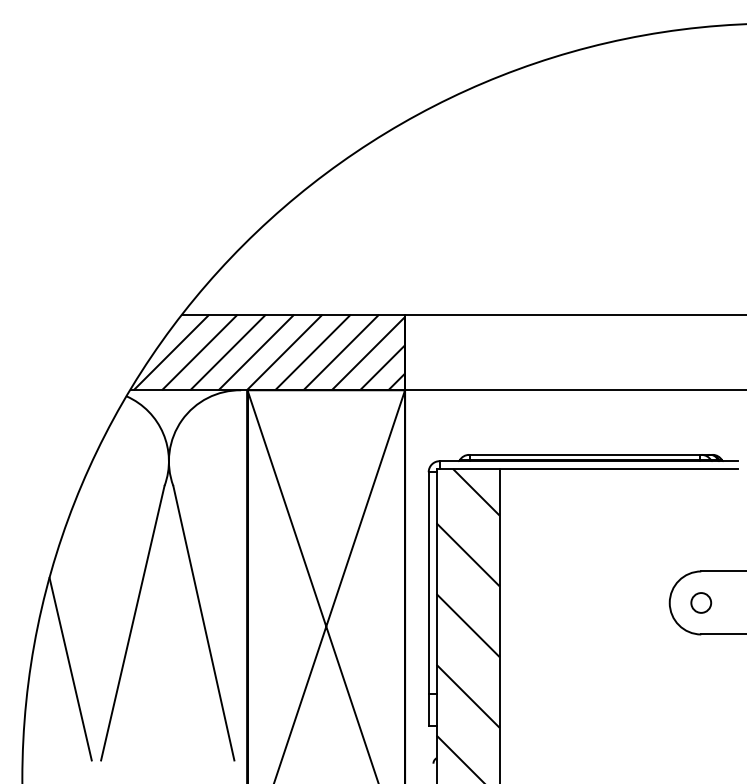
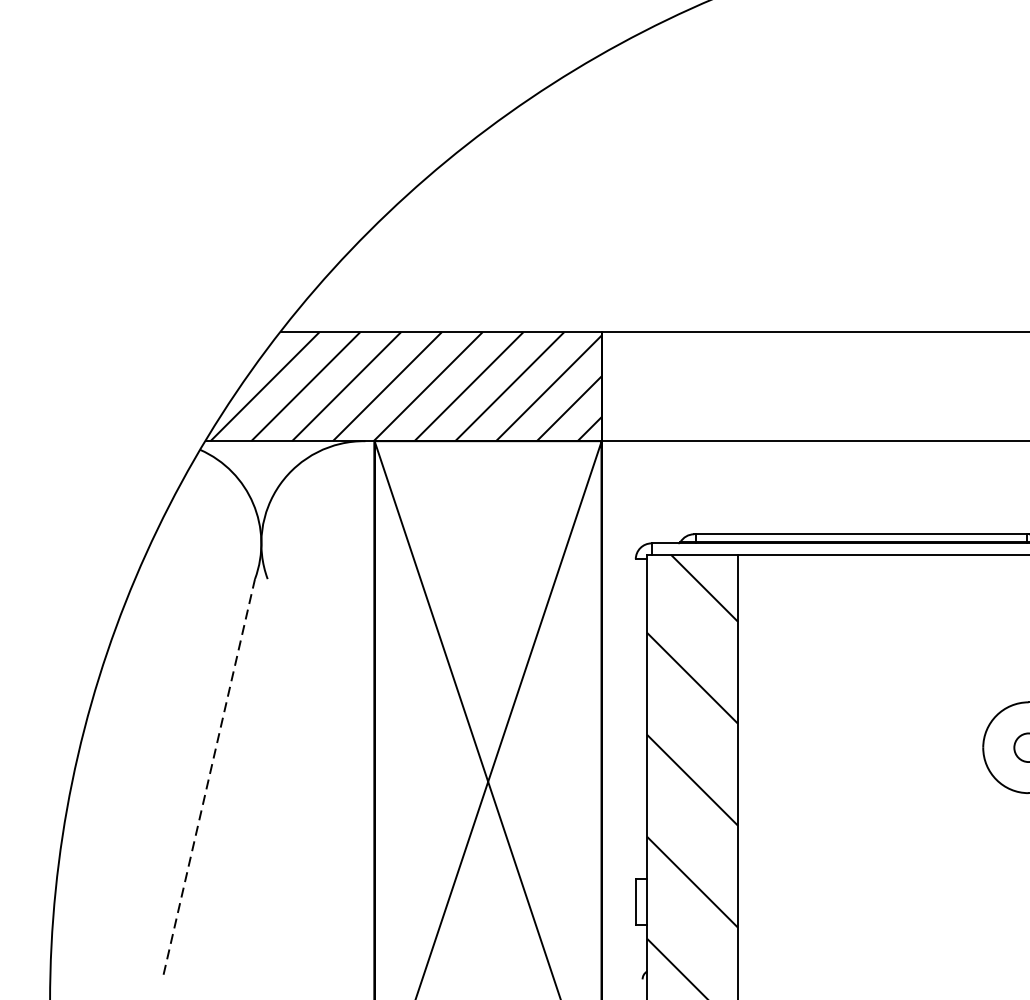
line: (428, 583) -> (635, 719), removed
line: (203, 622) -> (311, 775), removed
line: (132, 623) -> (208, 777), solid -> dashed
line: (70, 669) -> (119, 843), removed

